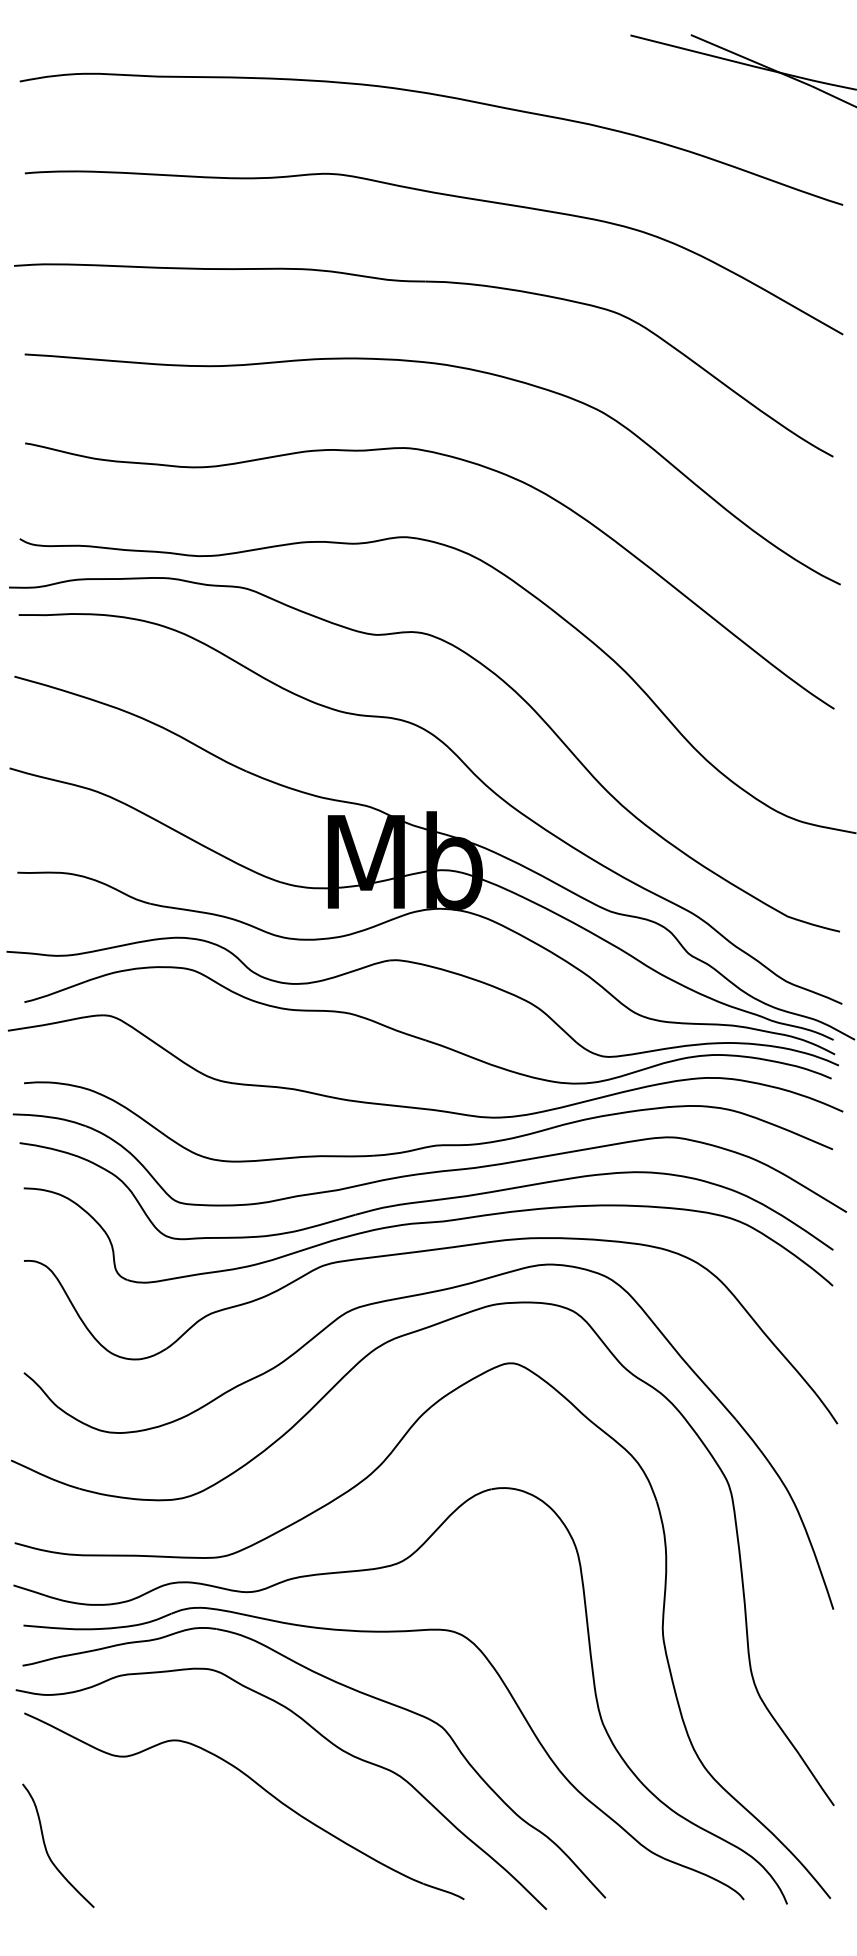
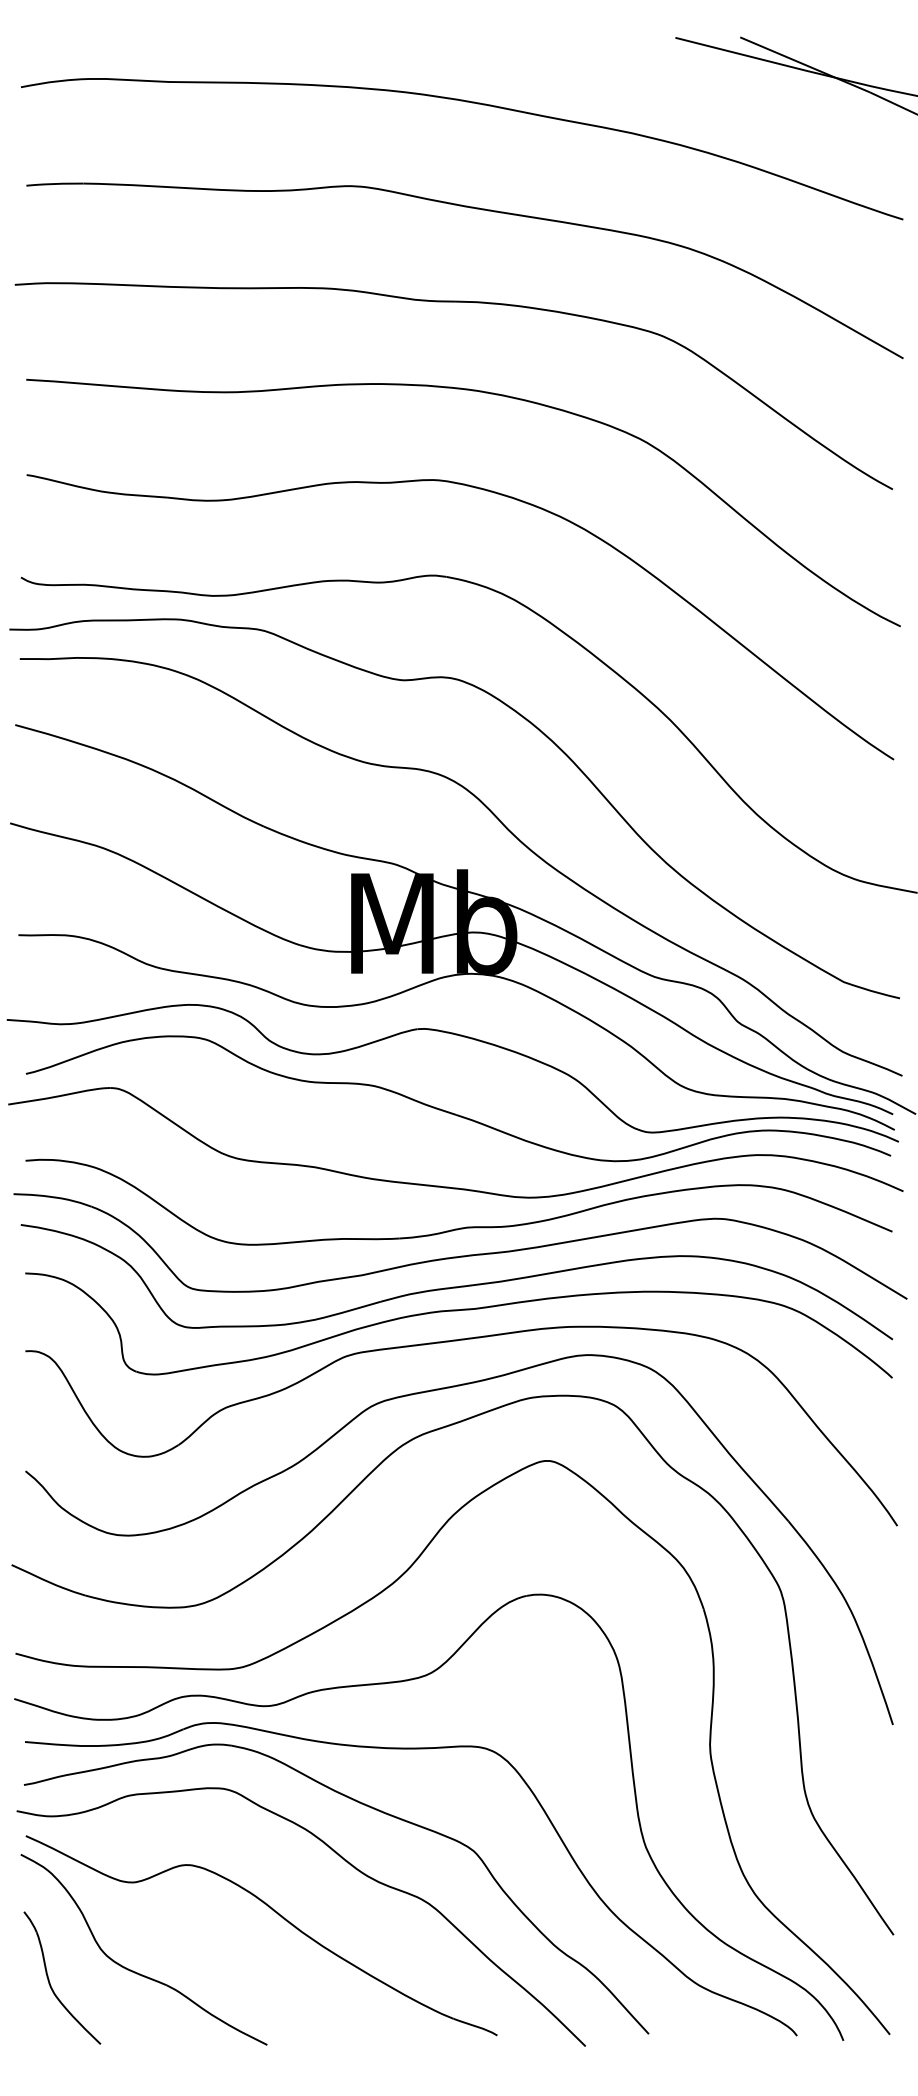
part: (124, 1838) -> (133, 1970), added

